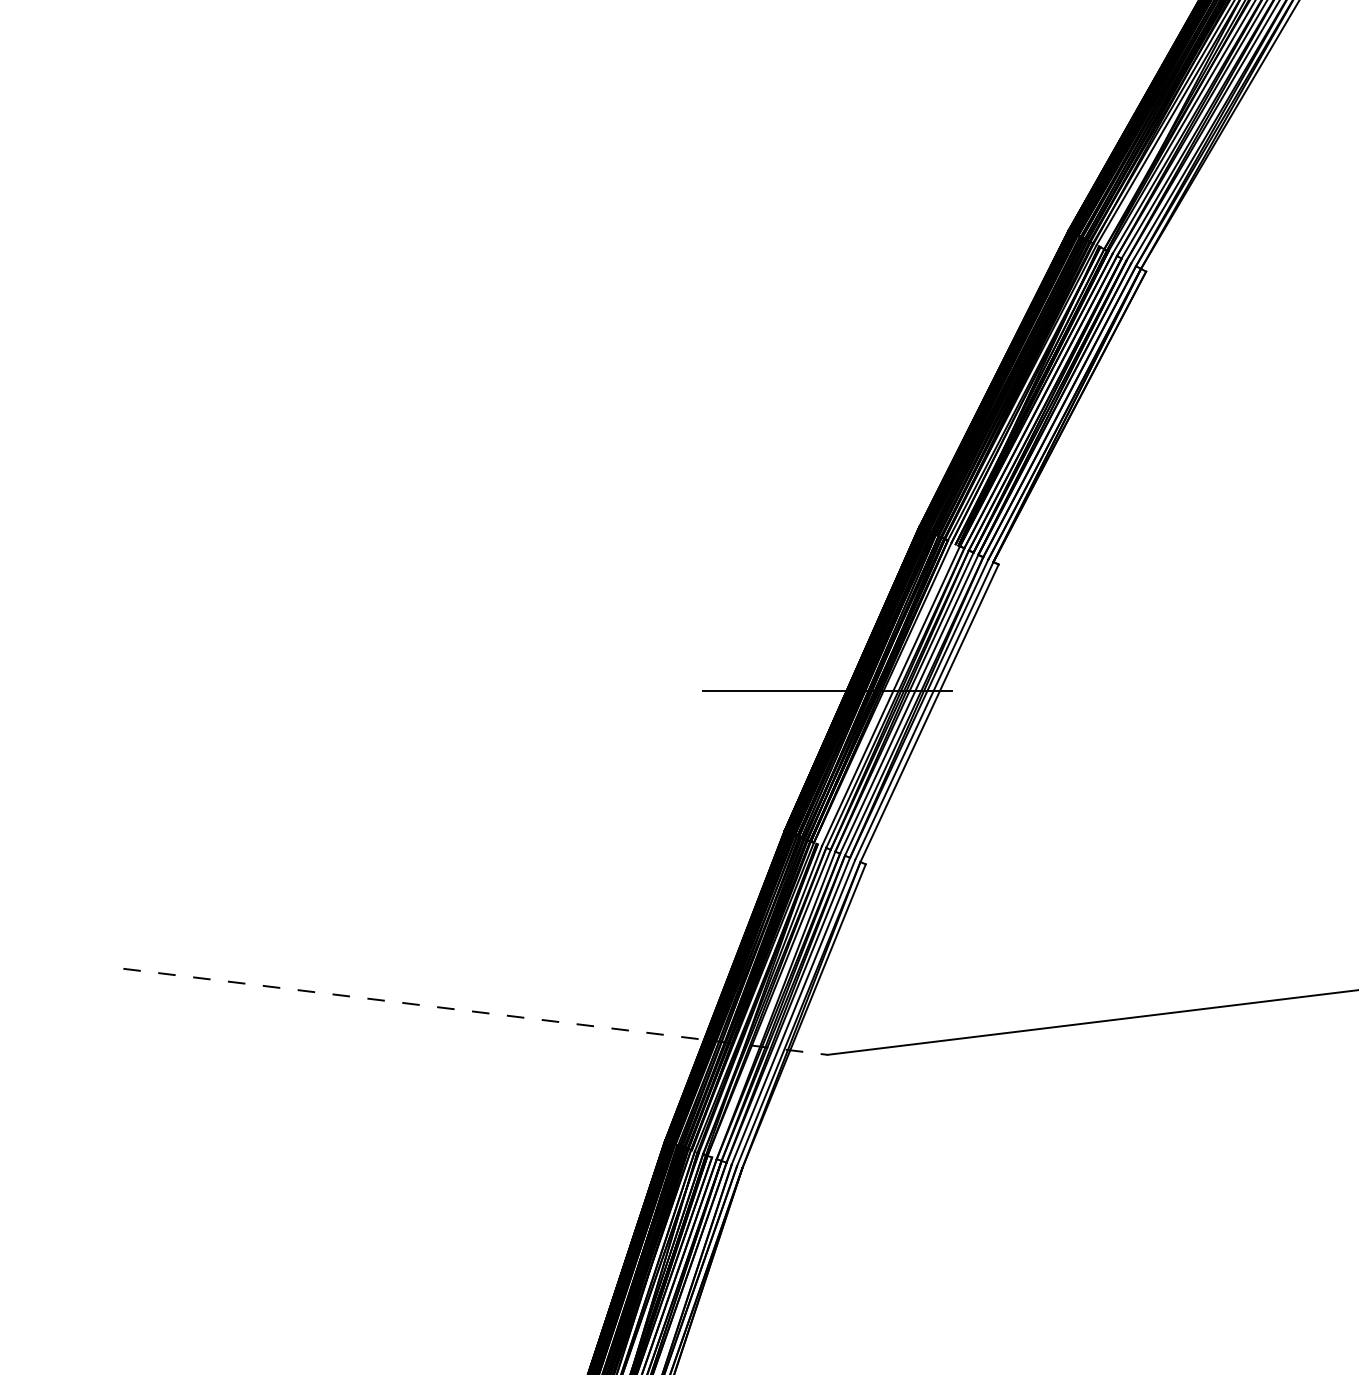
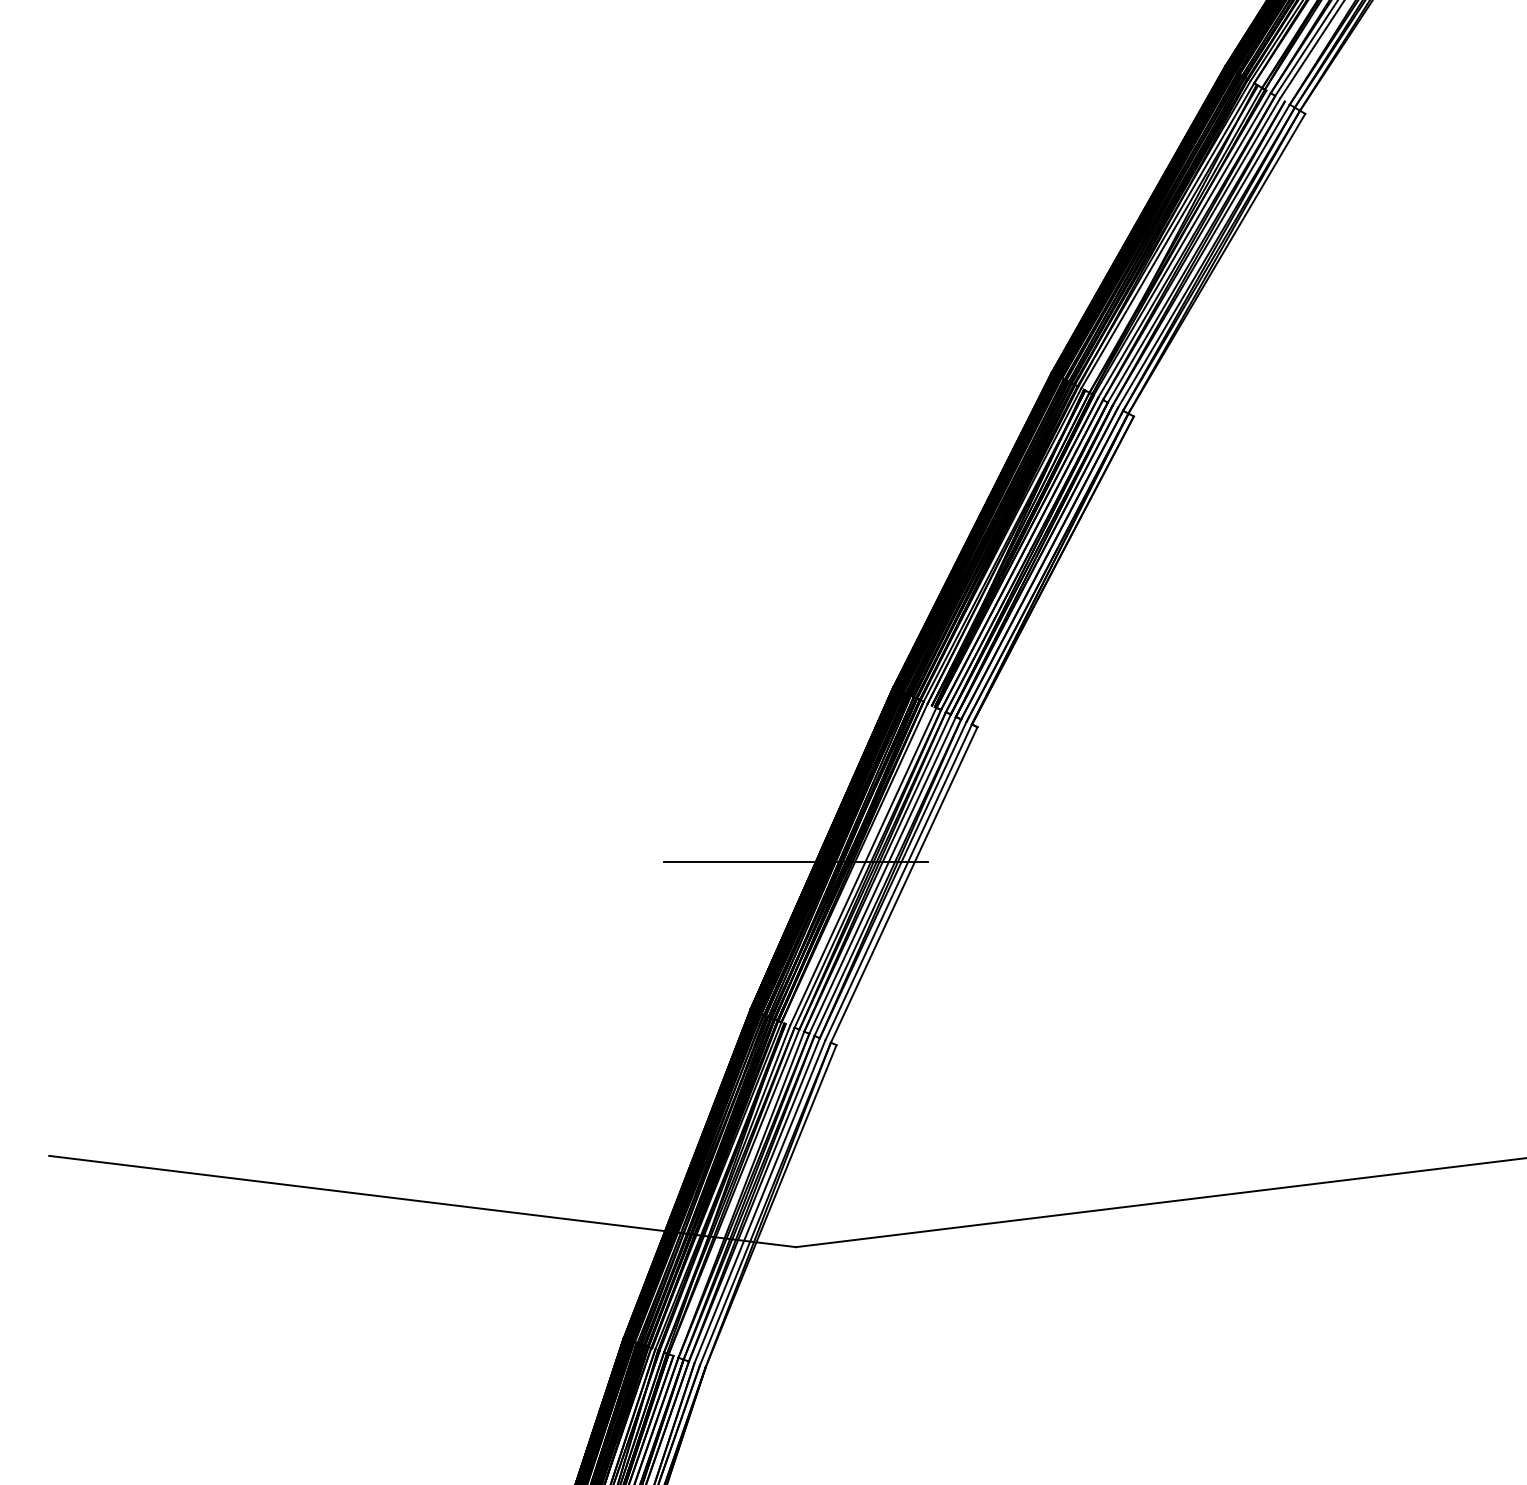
line: (476, 1011) -> (423, 1201), dashed -> solid

